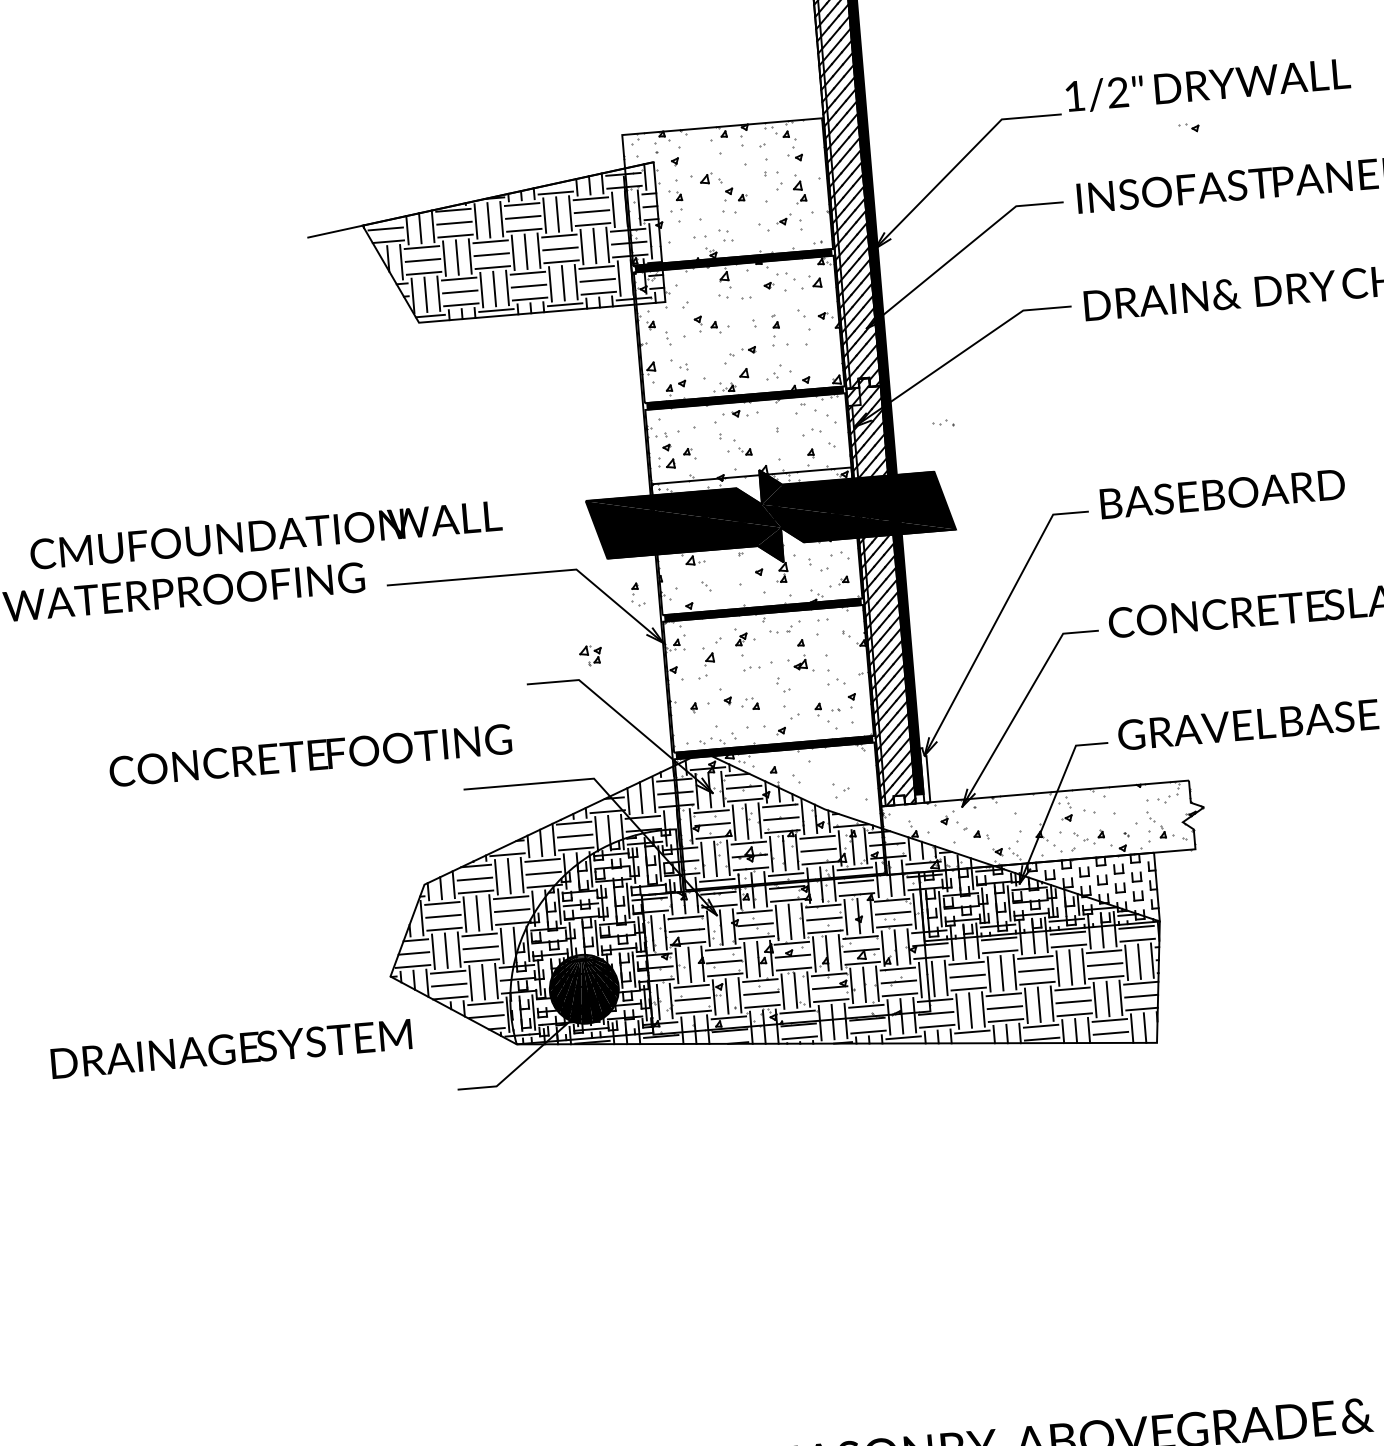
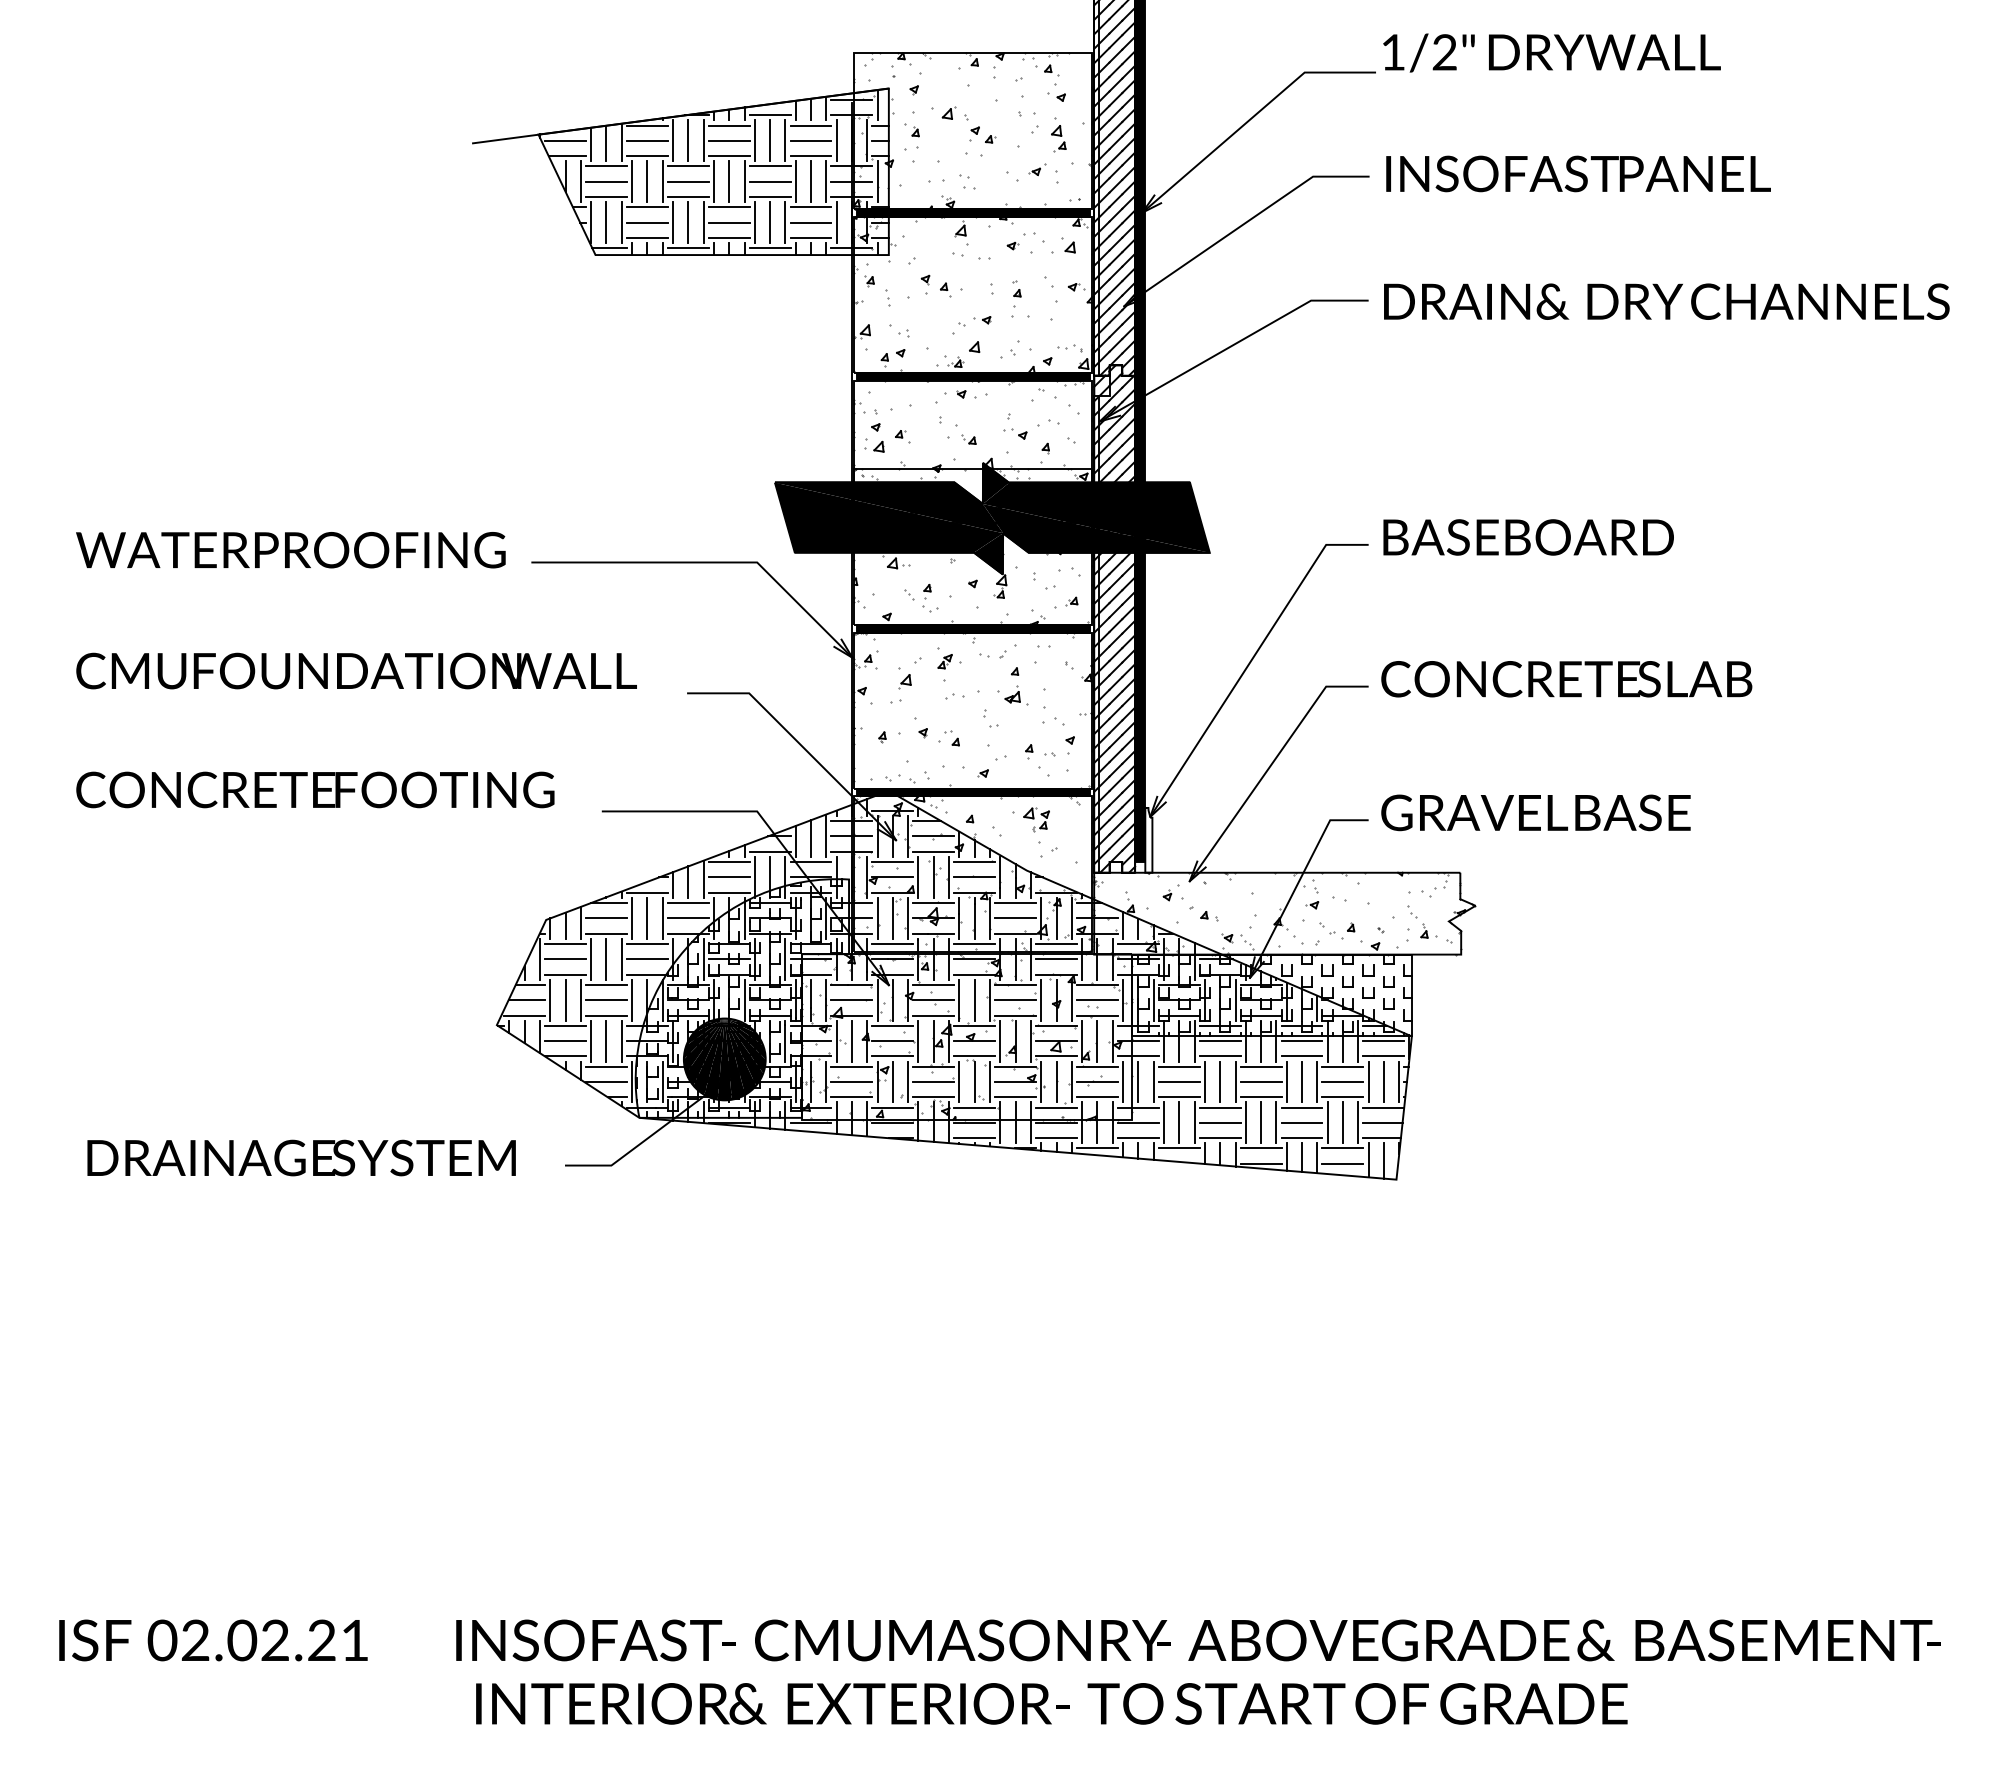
part: (1189, 127) -> (1015, 433), moved
part: (942, 423) -> (1069, 348), moved
text: (265, 534) -> (356, 670), moved
part: (638, 594) -> (930, 597), moved
part: (590, 655) -> (1036, 819), moved
text: (310, 755) -> (315, 789), moved
text: (231, 1048) -> (301, 1157), moved

